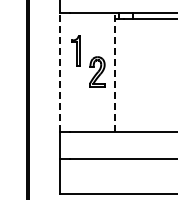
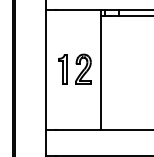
part: (75, 50) -> (61, 68), moved
line: (60, 72) -> (46, 69), dashed -> solid
line: (115, 72) -> (101, 69), dashed -> solid

